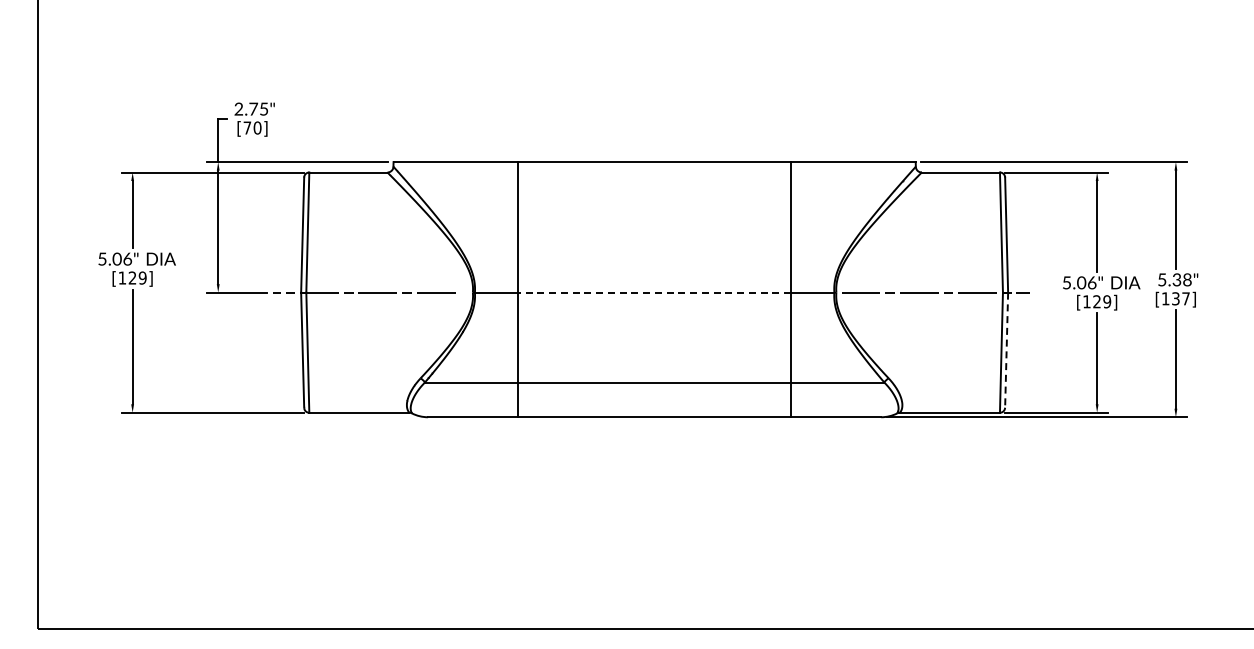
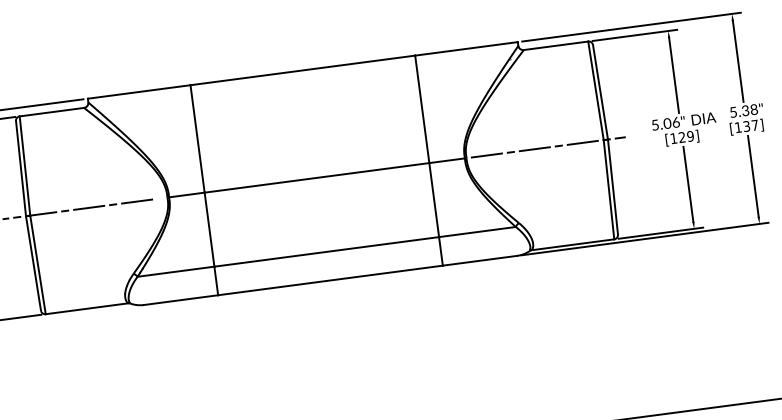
line: (654, 292) -> (316, 177), dashed -> solid
line: (1006, 350) -> (612, 187), dashed -> solid

